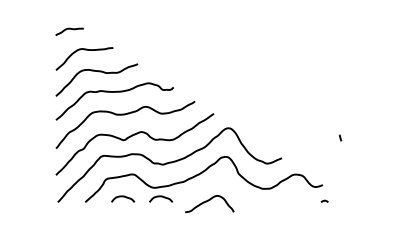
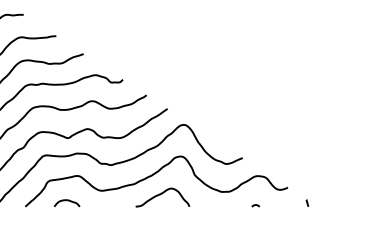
curve: (340, 137) -> (307, 202), moved
curve: (161, 197) -> (109, 201), removed
curve: (324, 200) -> (255, 204), moved
curve: (208, 201) -> (161, 194), moved

